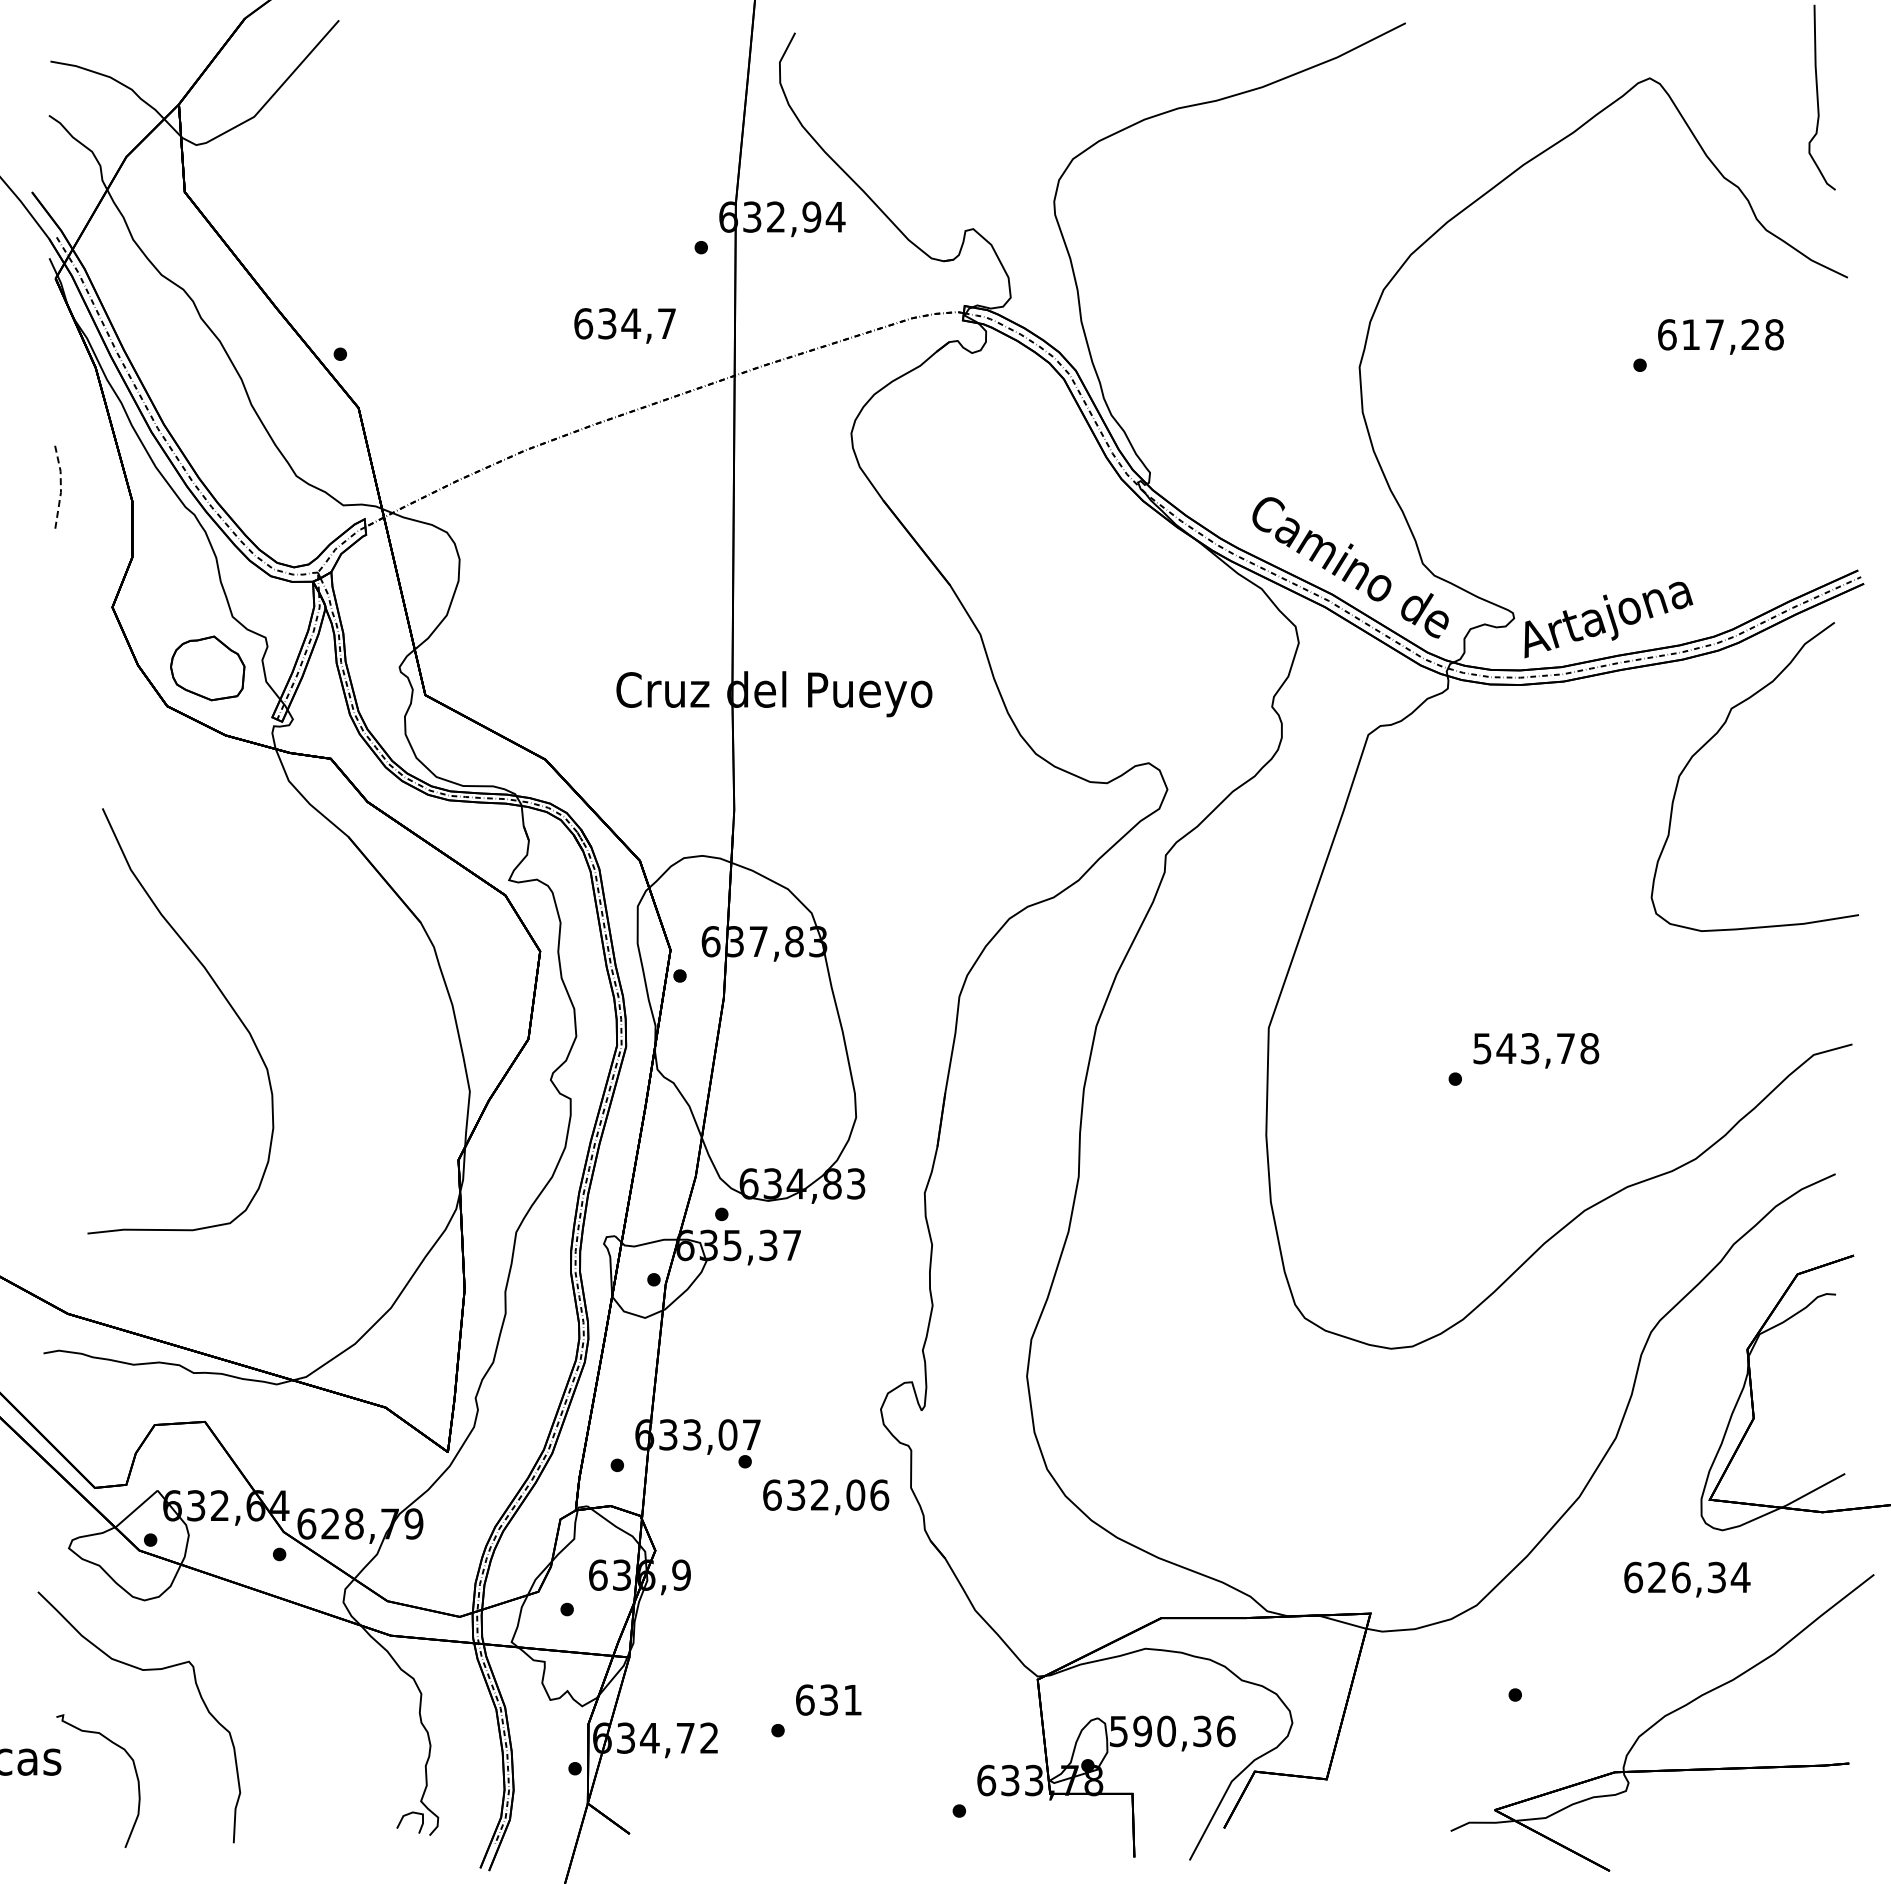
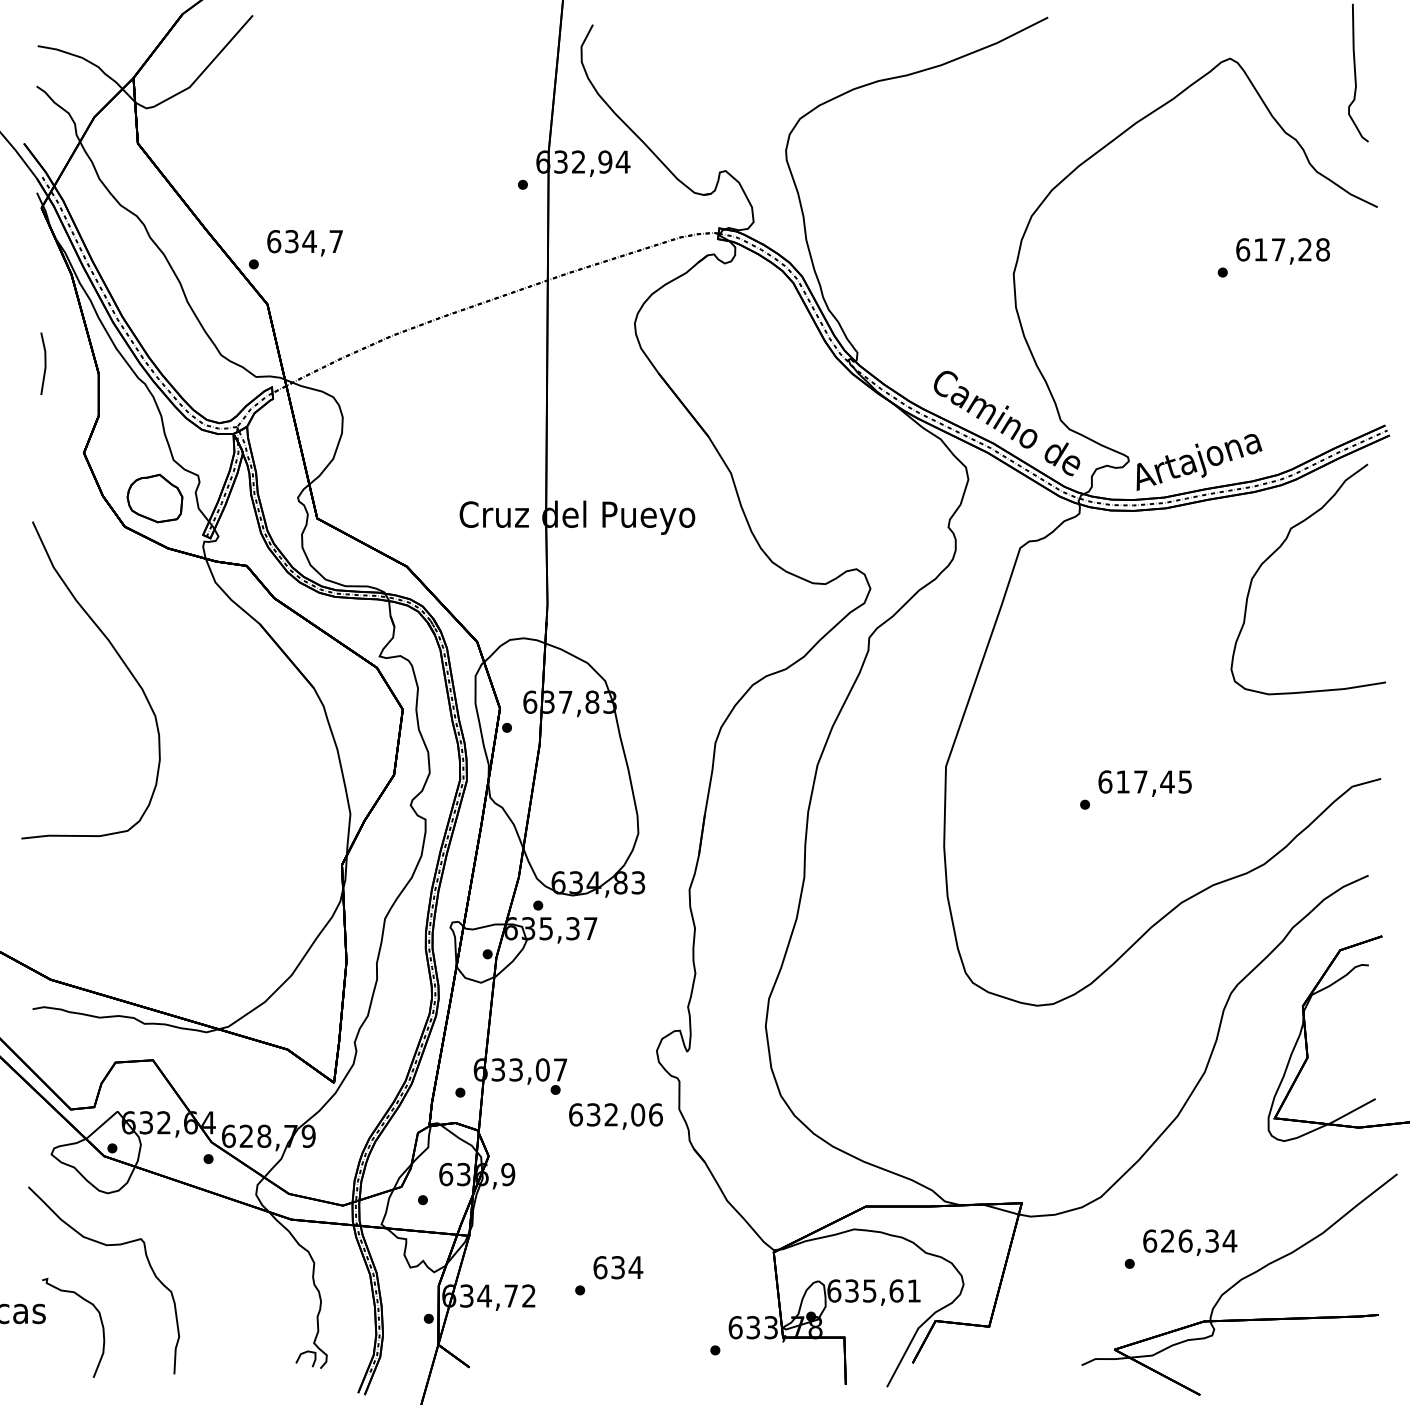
text: (624, 325) -> (304, 242), moved
line: (60, 487) -> (45, 363), dashed -> solid
curve: (219, 991) -> (119, 658), moved
text: (1536, 1048) -> (1145, 781), 543,78 -> 617,45
text: (1687, 1579) -> (1190, 1242), moved
text: (852, 1700) -> (635, 1267), 631 -> 634
text: (1172, 1731) -> (874, 1291), 590,36 -> 635,61

